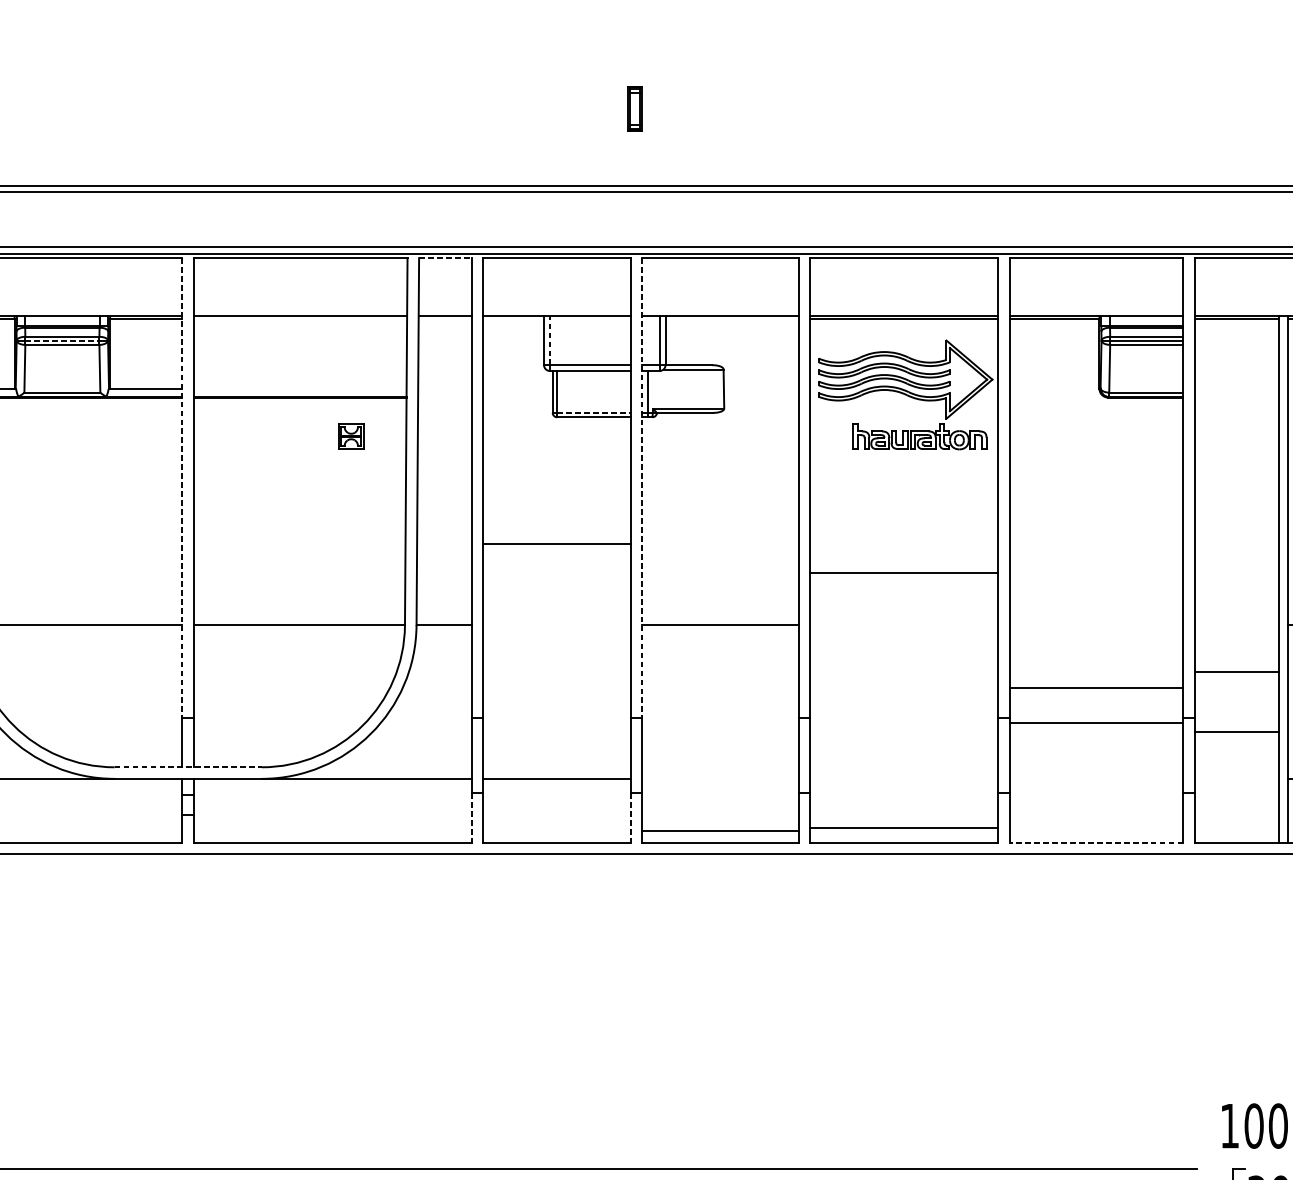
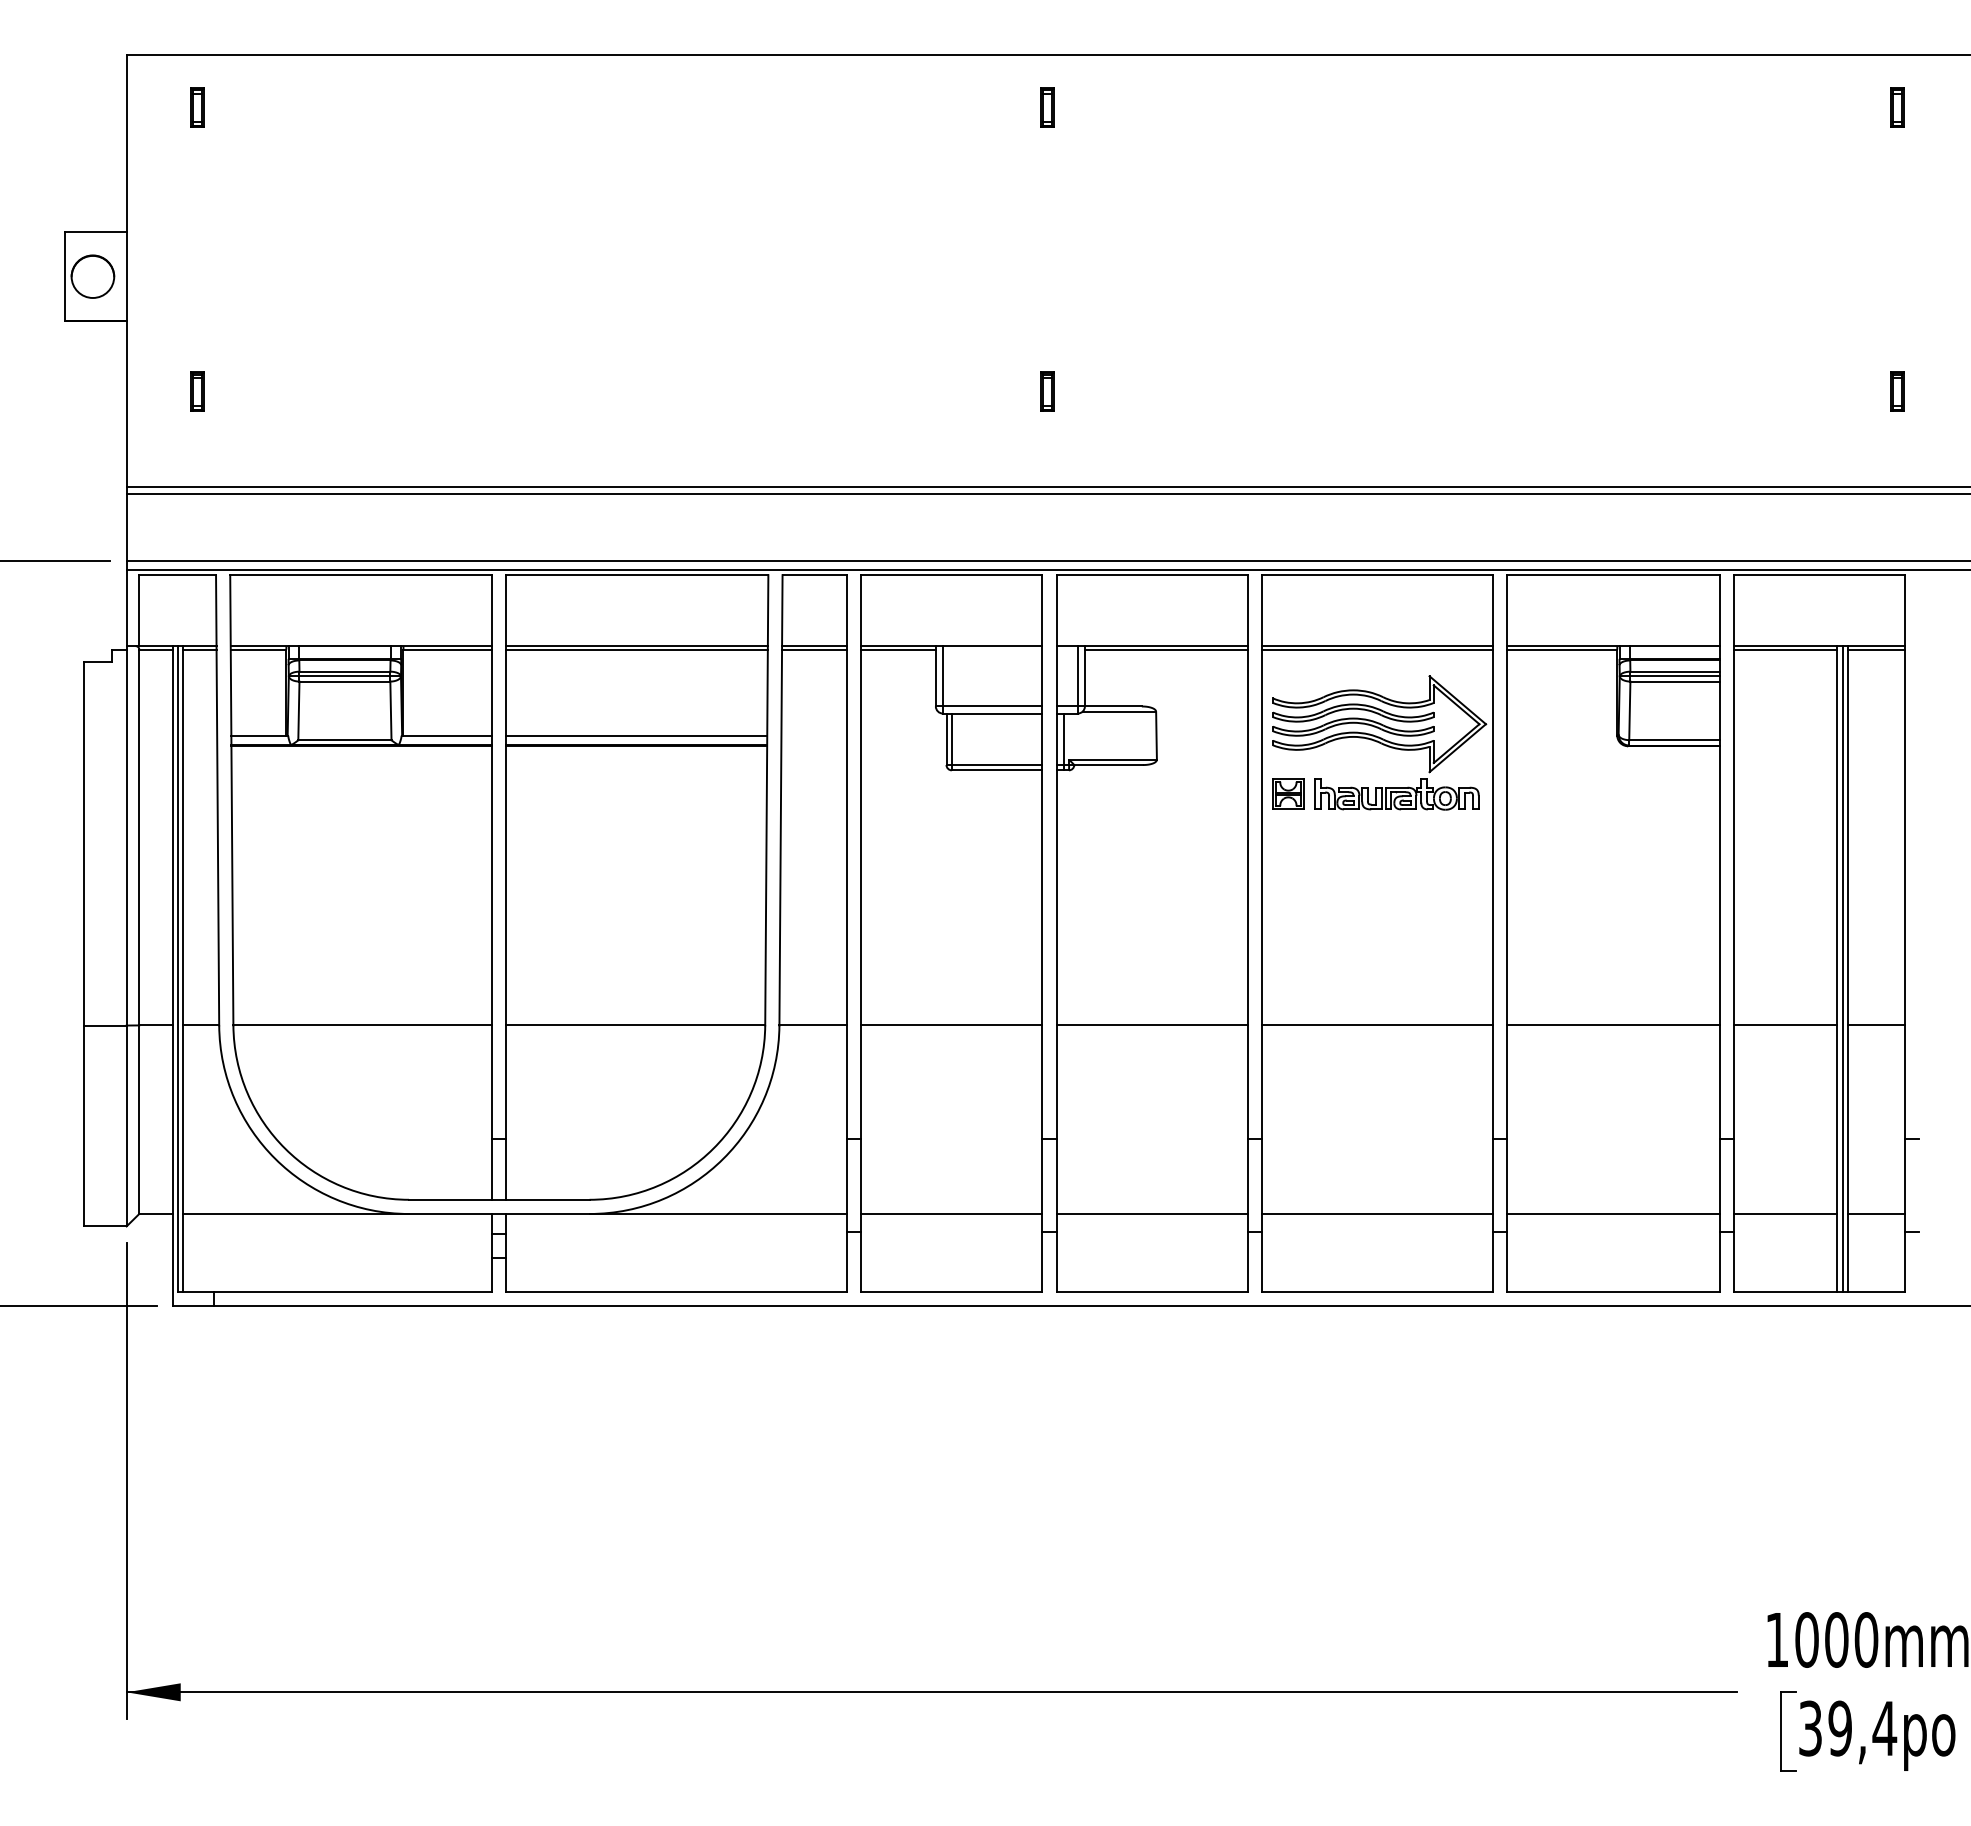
part: (635, 108) -> (1047, 391), size x0.71
line: (445, 258) -> (815, 575), dashed -> solid
line: (300, 318) -> (636, 649), added
line: (445, 318) -> (814, 649), added
line: (513, 318) -> (898, 649), added
line: (732, 318) -> (1166, 649), added
line: (549, 339) -> (942, 675), dashed -> solid
line: (62, 340) -> (345, 676), dashed -> solid
line: (300, 388) -> (636, 735), added
line: (594, 413) -> (997, 765), dashed -> solid
part: (351, 436) -> (1288, 793), moved
line: (182, 488) -> (492, 857), dashed -> solid
line: (642, 488) -> (1056, 857), dashed -> solid
line: (556, 544) -> (951, 1025), moved
line: (904, 573) -> (1377, 1025), moved
line: (1283, 579) -> (1842, 969), added
line: (1236, 672) -> (1785, 1025), moved
line: (1096, 687) -> (1613, 1025), moved
line: (1096, 723) -> (1613, 1214), moved
line: (1236, 731) -> (1785, 1214), moved
line: (188, 767) -> (499, 1199), dashed -> solid
line: (472, 818) -> (847, 1262), dashed -> solid
line: (630, 818) -> (1042, 1262), dashed -> solid
line: (904, 828) -> (1377, 1214), moved
line: (720, 831) -> (1152, 1214), moved
line: (1096, 842) -> (1613, 1292), dashed -> solid

